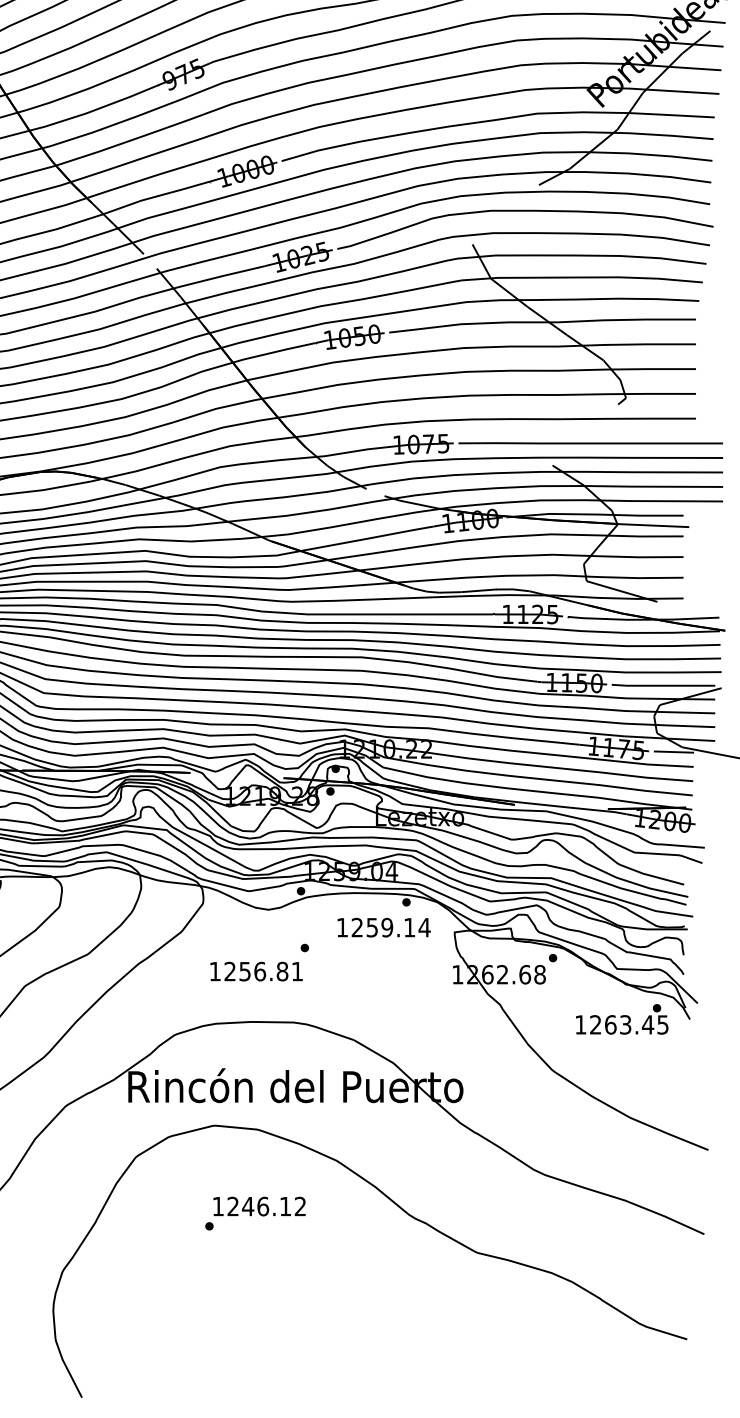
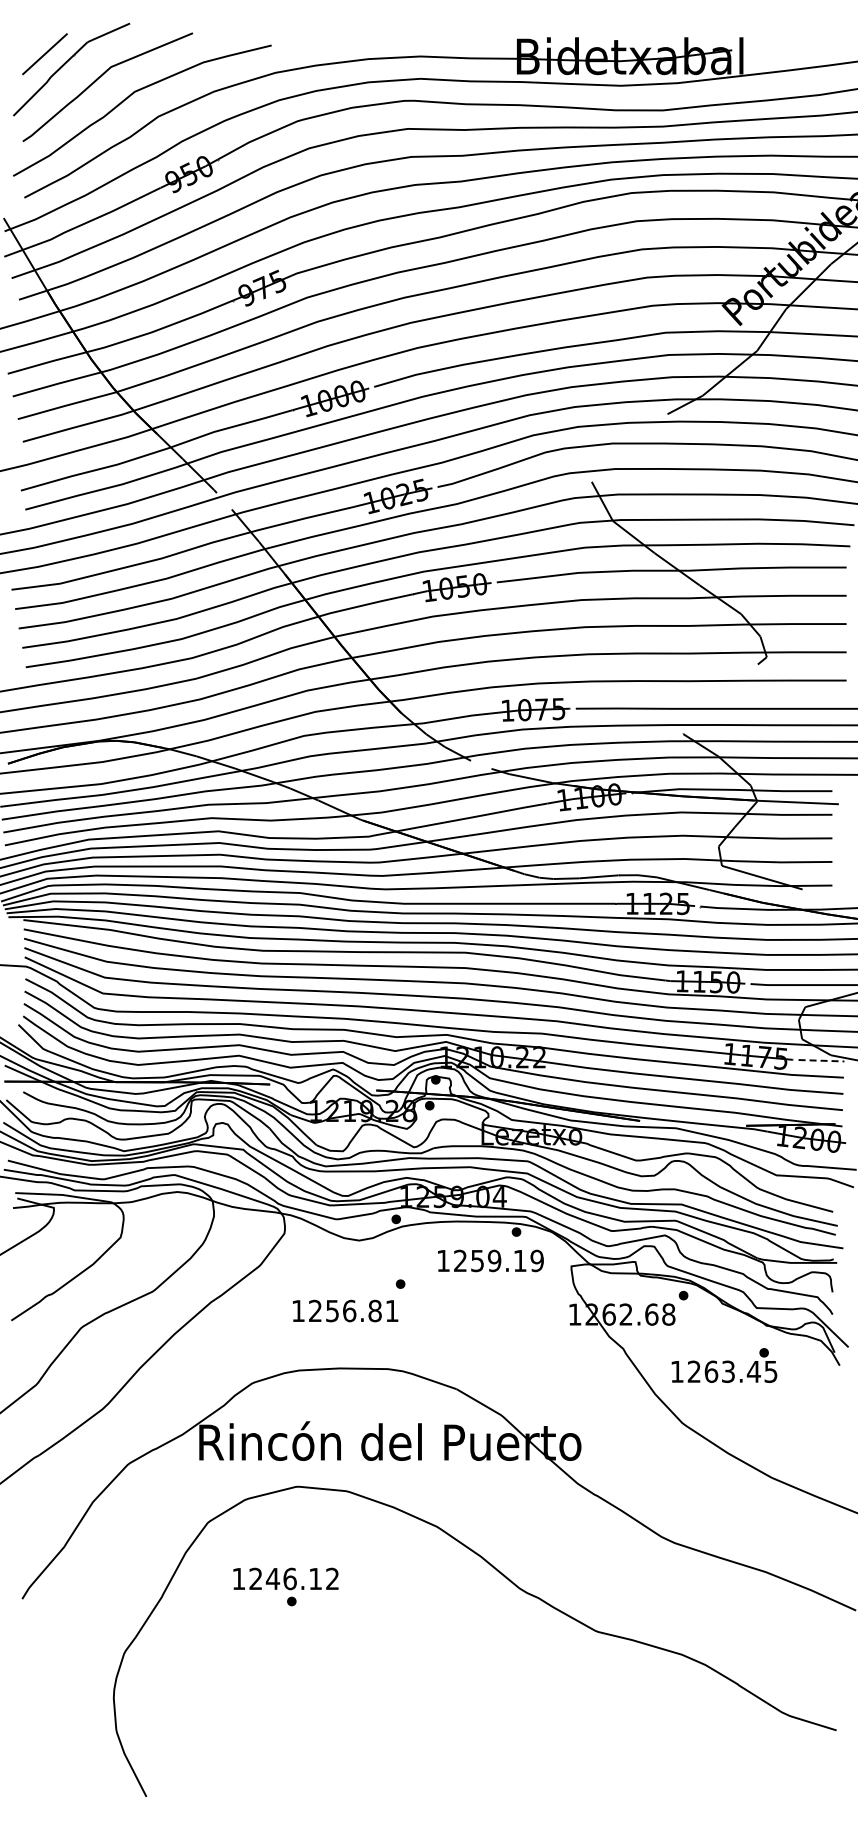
line: (673, 751) -> (821, 1060), solid -> dashed
text: (424, 927) -> (537, 1260), 1259.14 -> 1259.19
text: (622, 1019) -> (724, 1365), moved
text: (259, 1206) -> (285, 1578), moved

